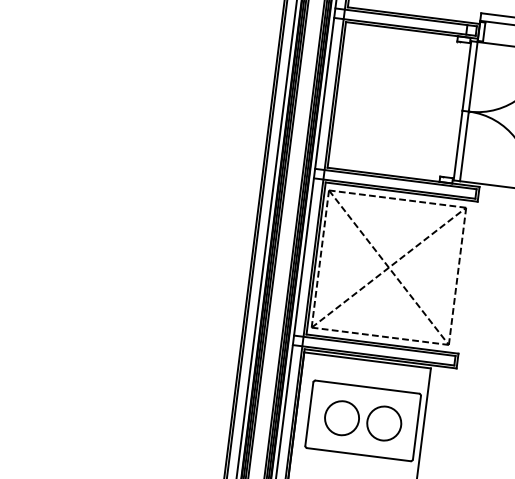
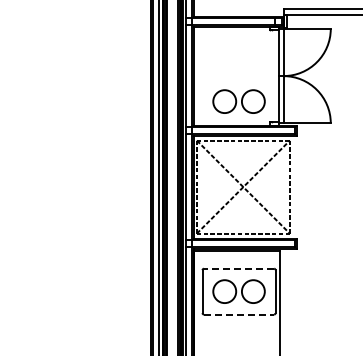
part: (397, 140) -> (238, 101), added
line: (366, 386) -> (238, 268), solid -> dashed
line: (359, 454) -> (239, 314), solid -> dashed

